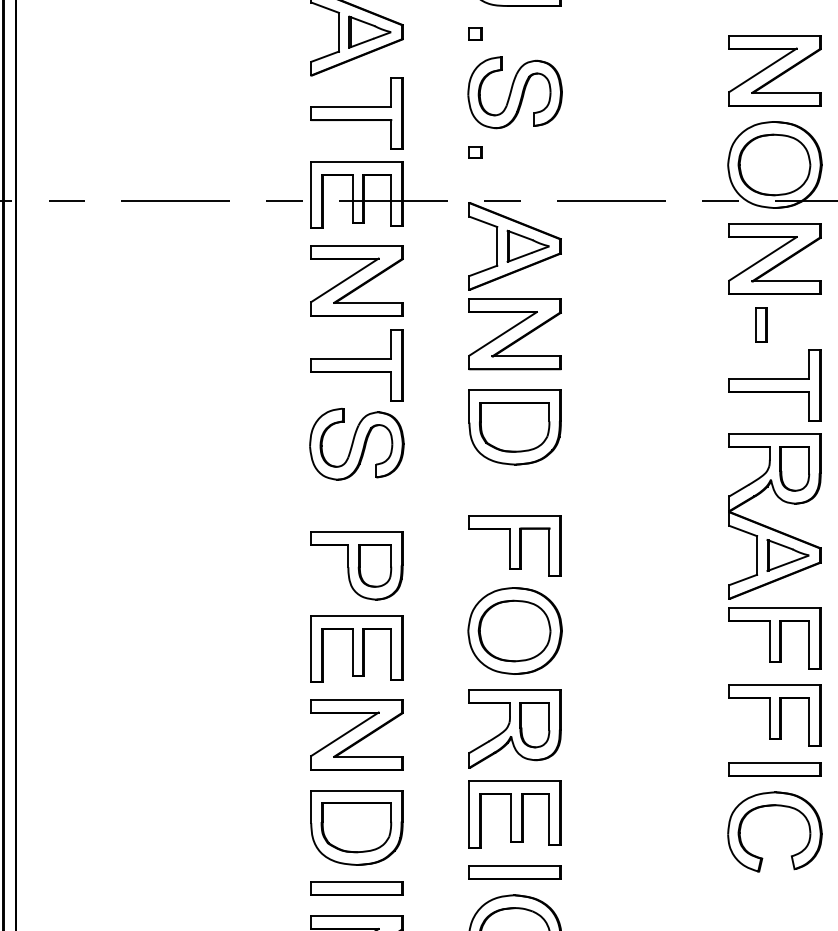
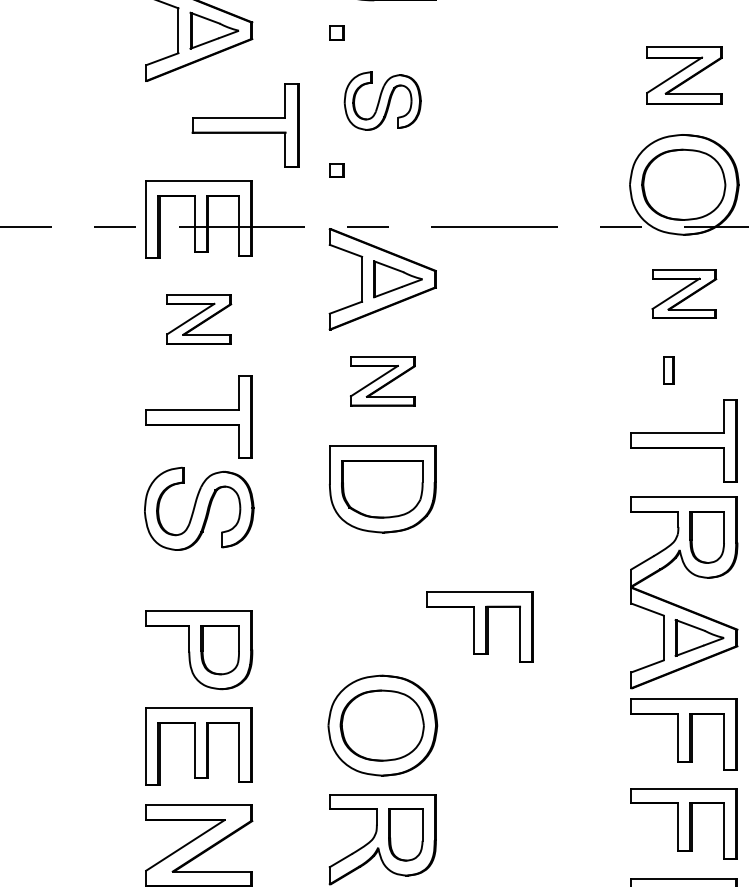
part: (774, 70) -> (683, 75), size x0.7
part: (514, 92) -> (382, 100), size x0.7
part: (356, 113) -> (245, 125), moved
part: (774, 258) -> (683, 293), size x0.6
part: (356, 280) -> (198, 318), size x0.6
part: (761, 324) -> (668, 369), size x0.7
part: (514, 334) -> (382, 381), size x0.6
part: (514, 545) -> (479, 626), moved

